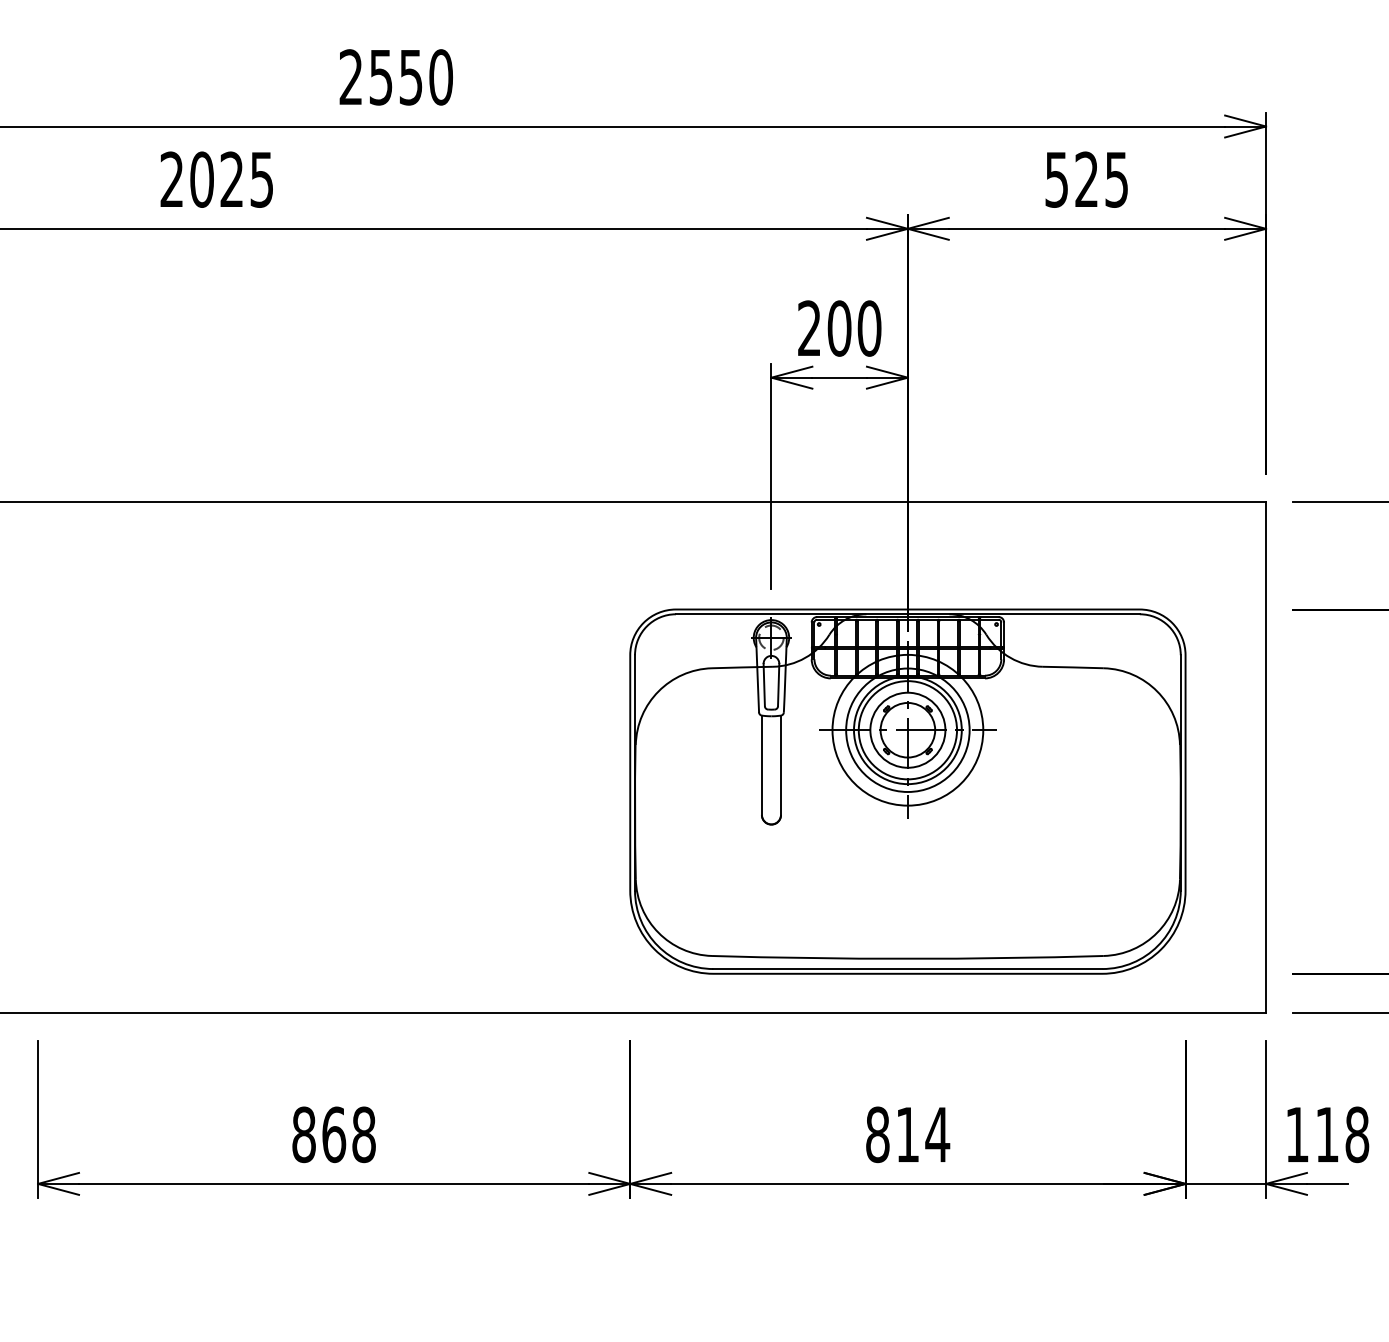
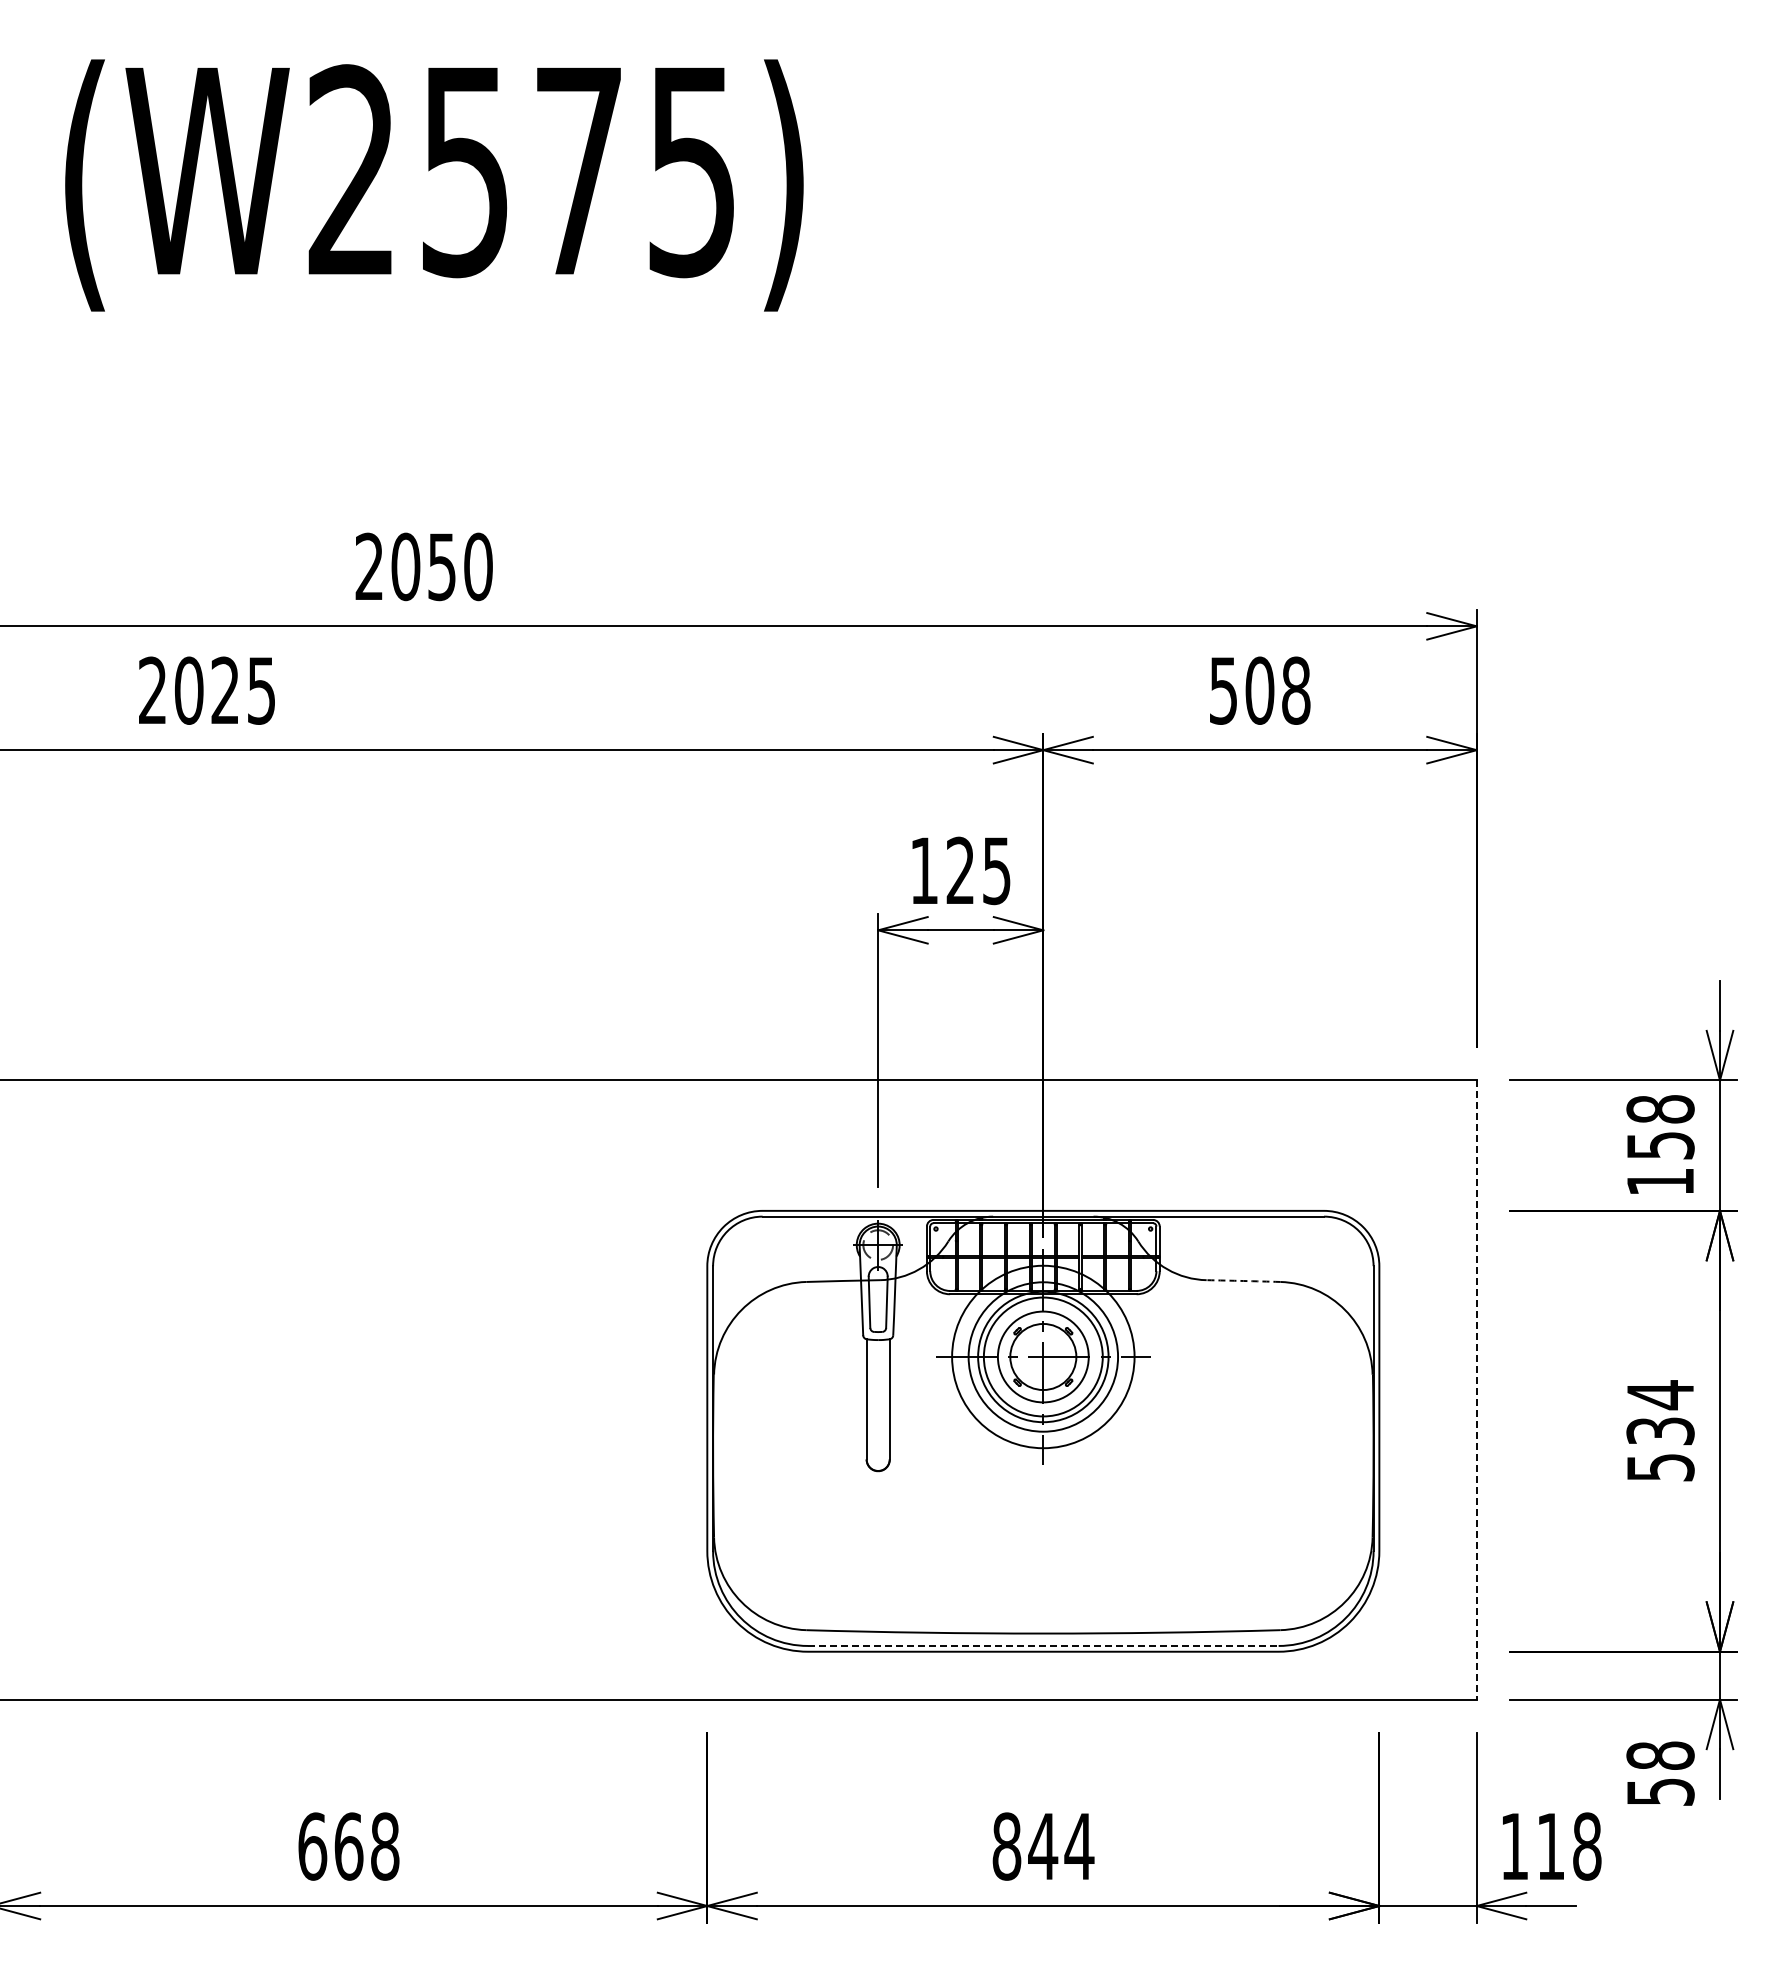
text: (380, 77) -> (405, 566), 2550 -> 2050
text: (1101, 179) -> (1277, 690), 525 -> 508
text: (839, 328) -> (960, 870), 200 -> 125
arc: (1073, 667) -> (1243, 1280), solid -> dashed
line: (1265, 757) -> (1476, 1390), solid -> dashed
line: (908, 968) -> (1043, 1645), solid -> dashed
text: (304, 1134) -> (312, 1846), 868 -> 668
text: (908, 1134) -> (1043, 1846), 814 -> 844

